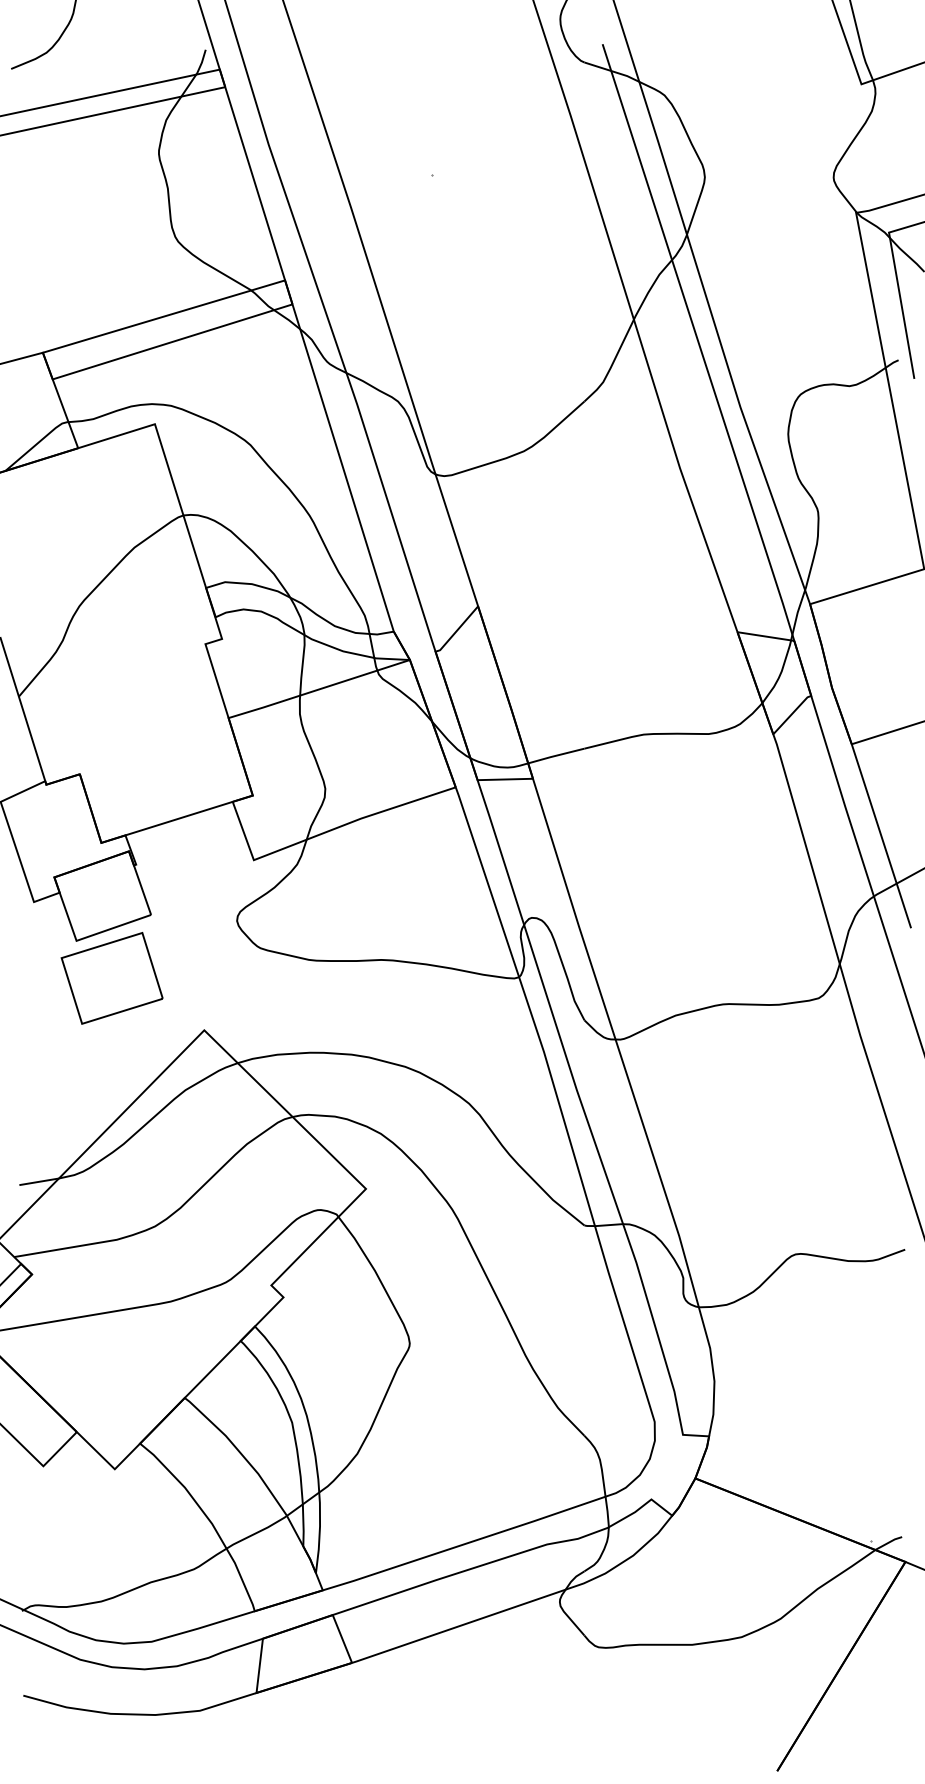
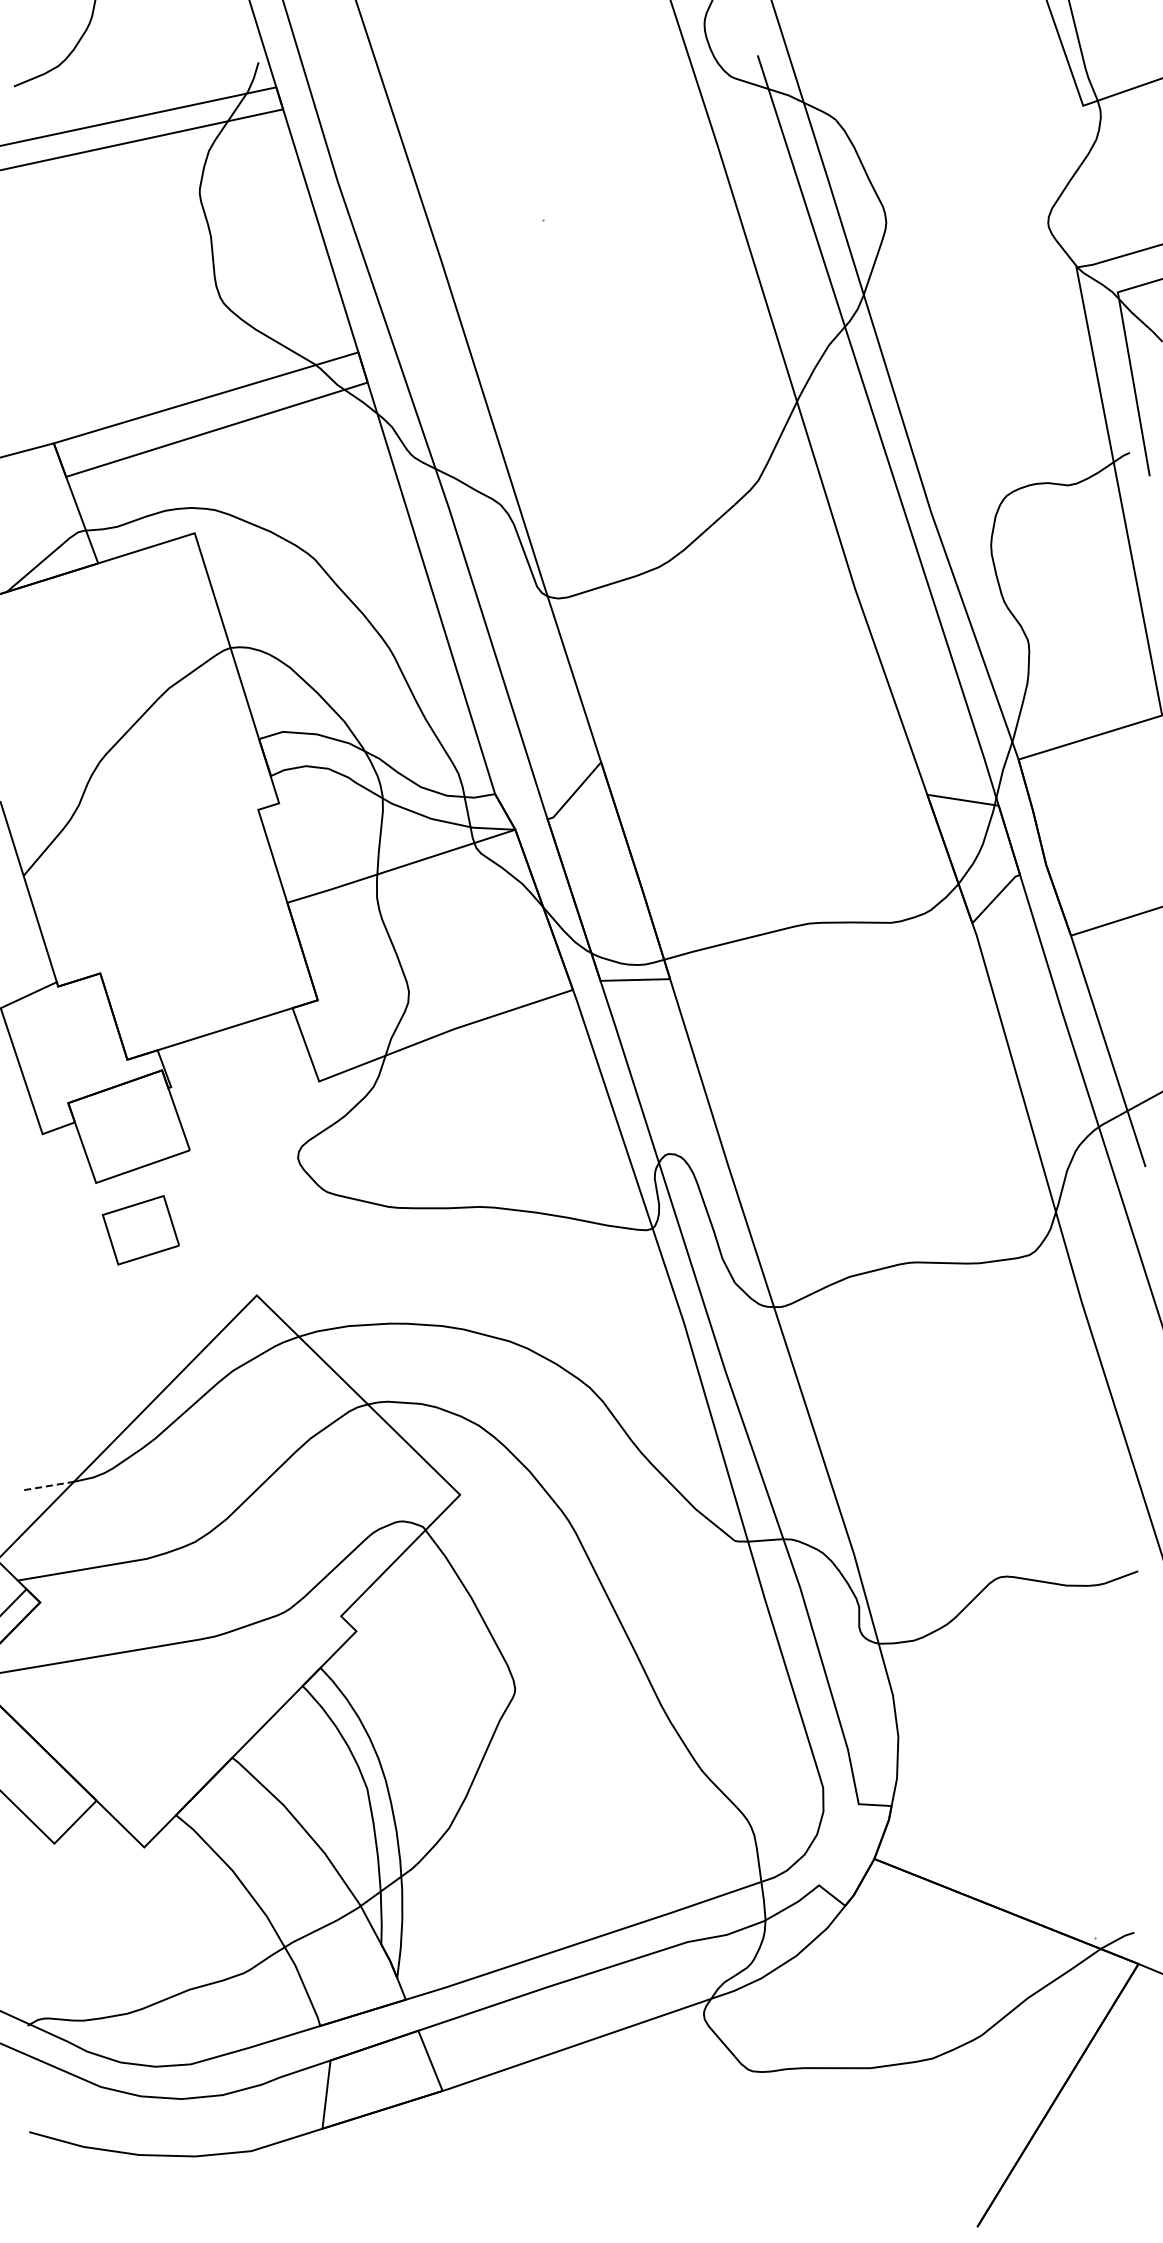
part: (111, 978) -> (140, 1230), size x0.6
line: (39, 1181) -> (49, 1485), solid -> dashed

